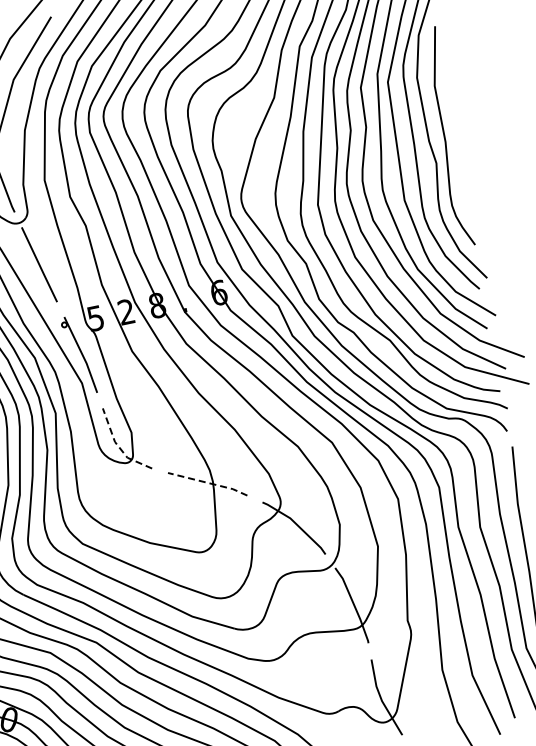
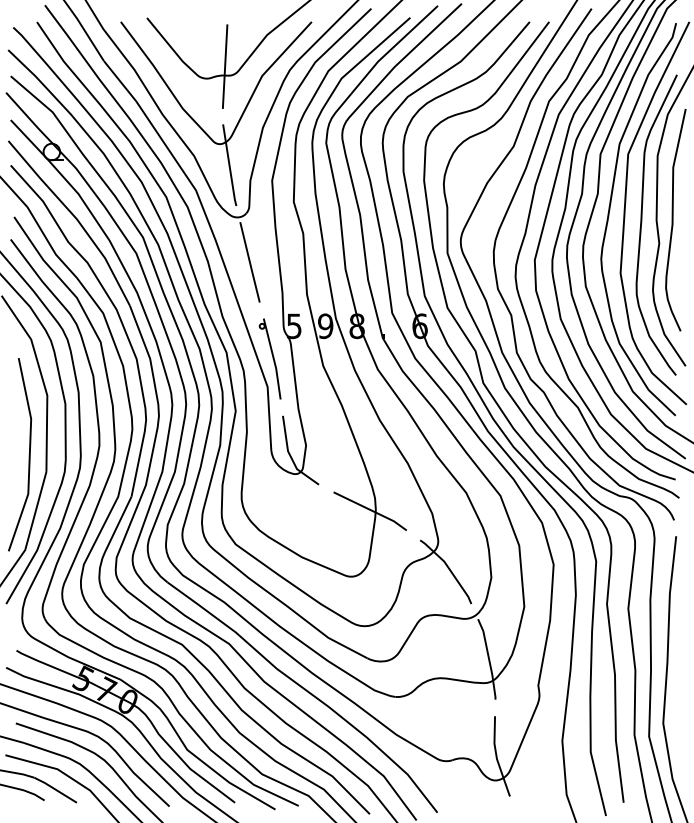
text: (126, 312) -> (325, 326), 2 -> 9
line: (118, 446) -> (290, 456), dashed -> solid
line: (208, 483) -> (371, 510), dashed -> solid

